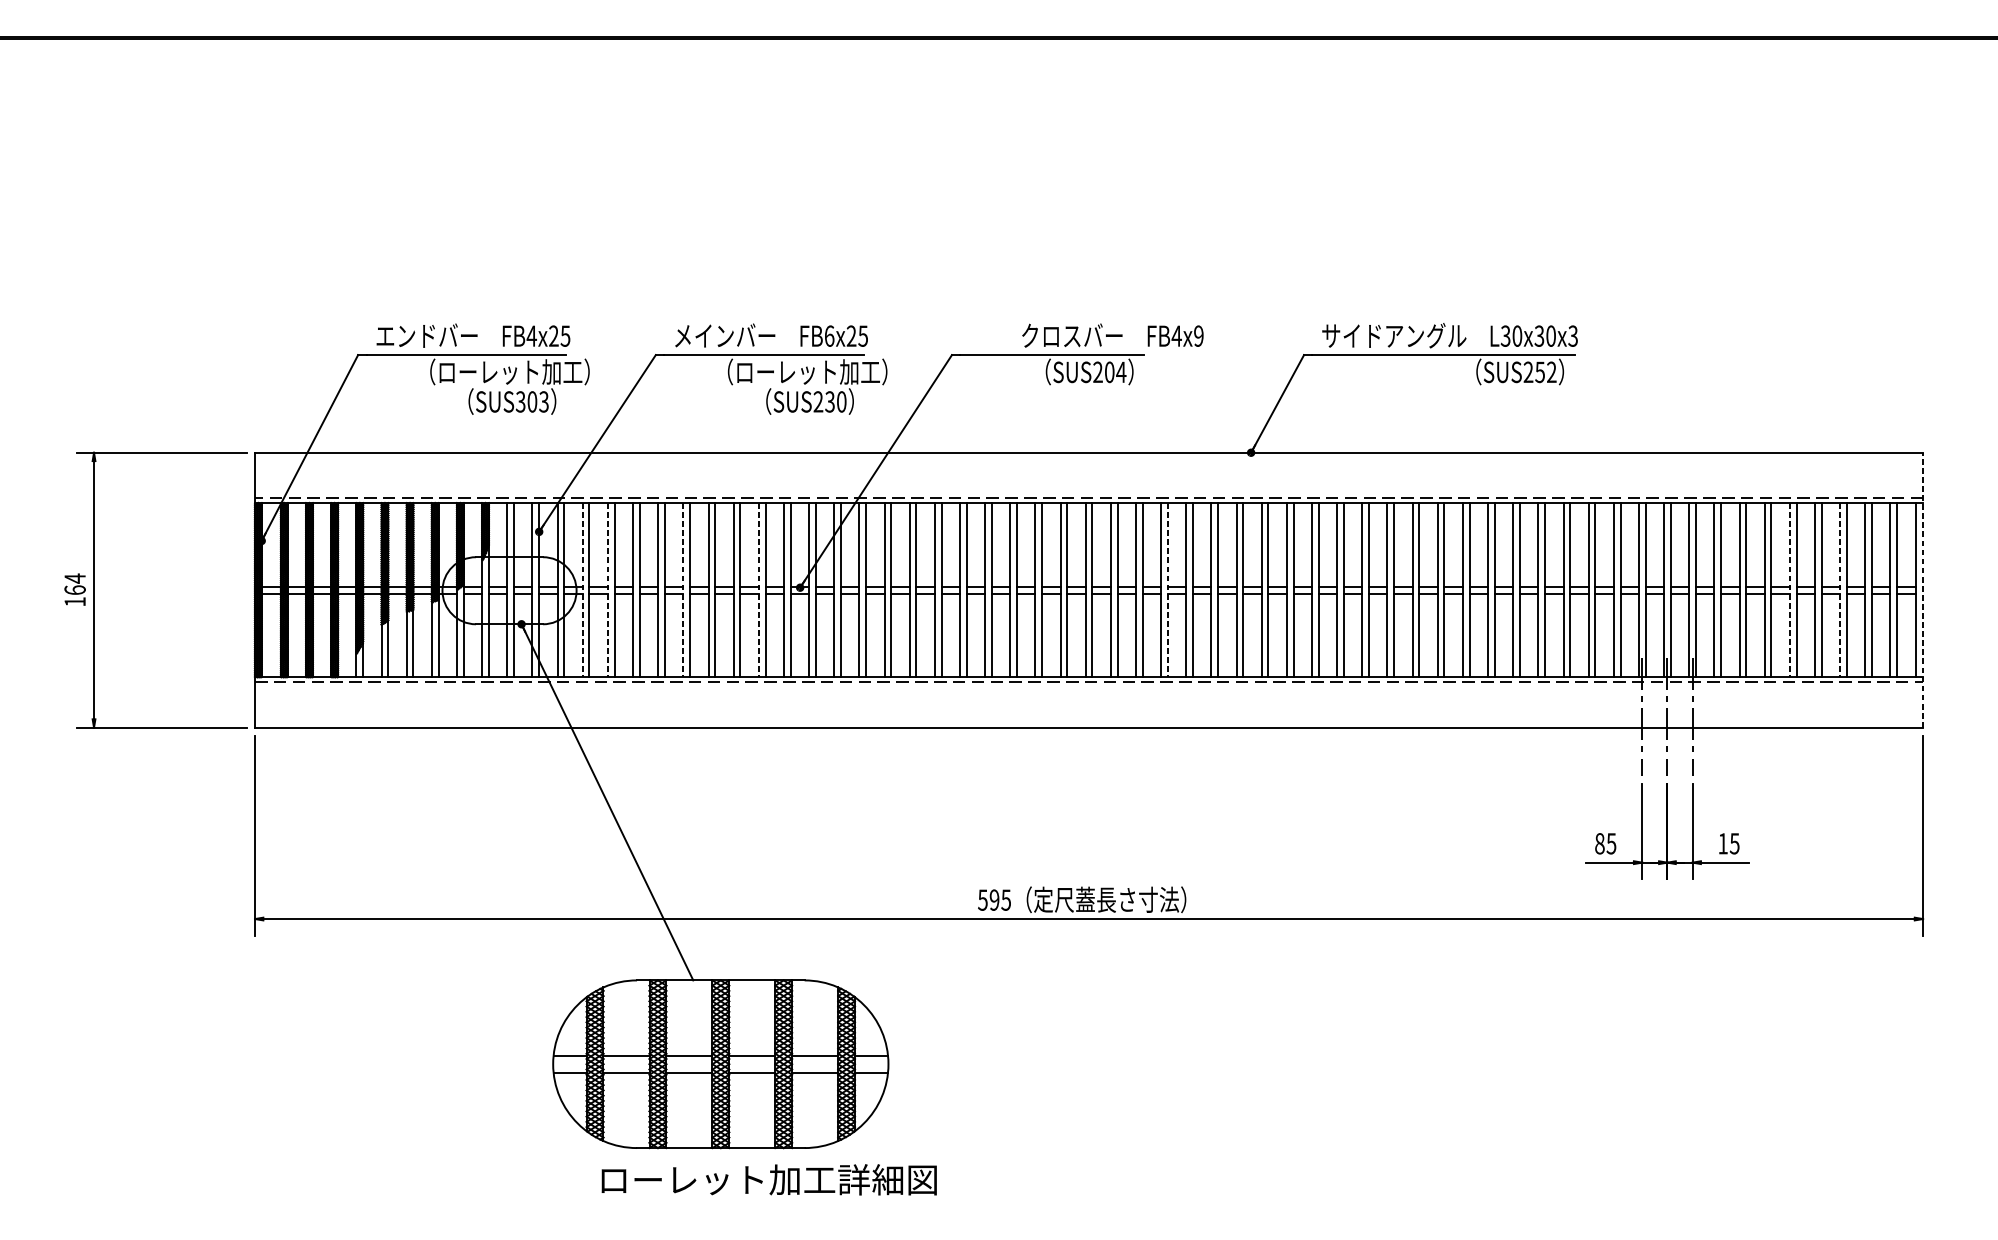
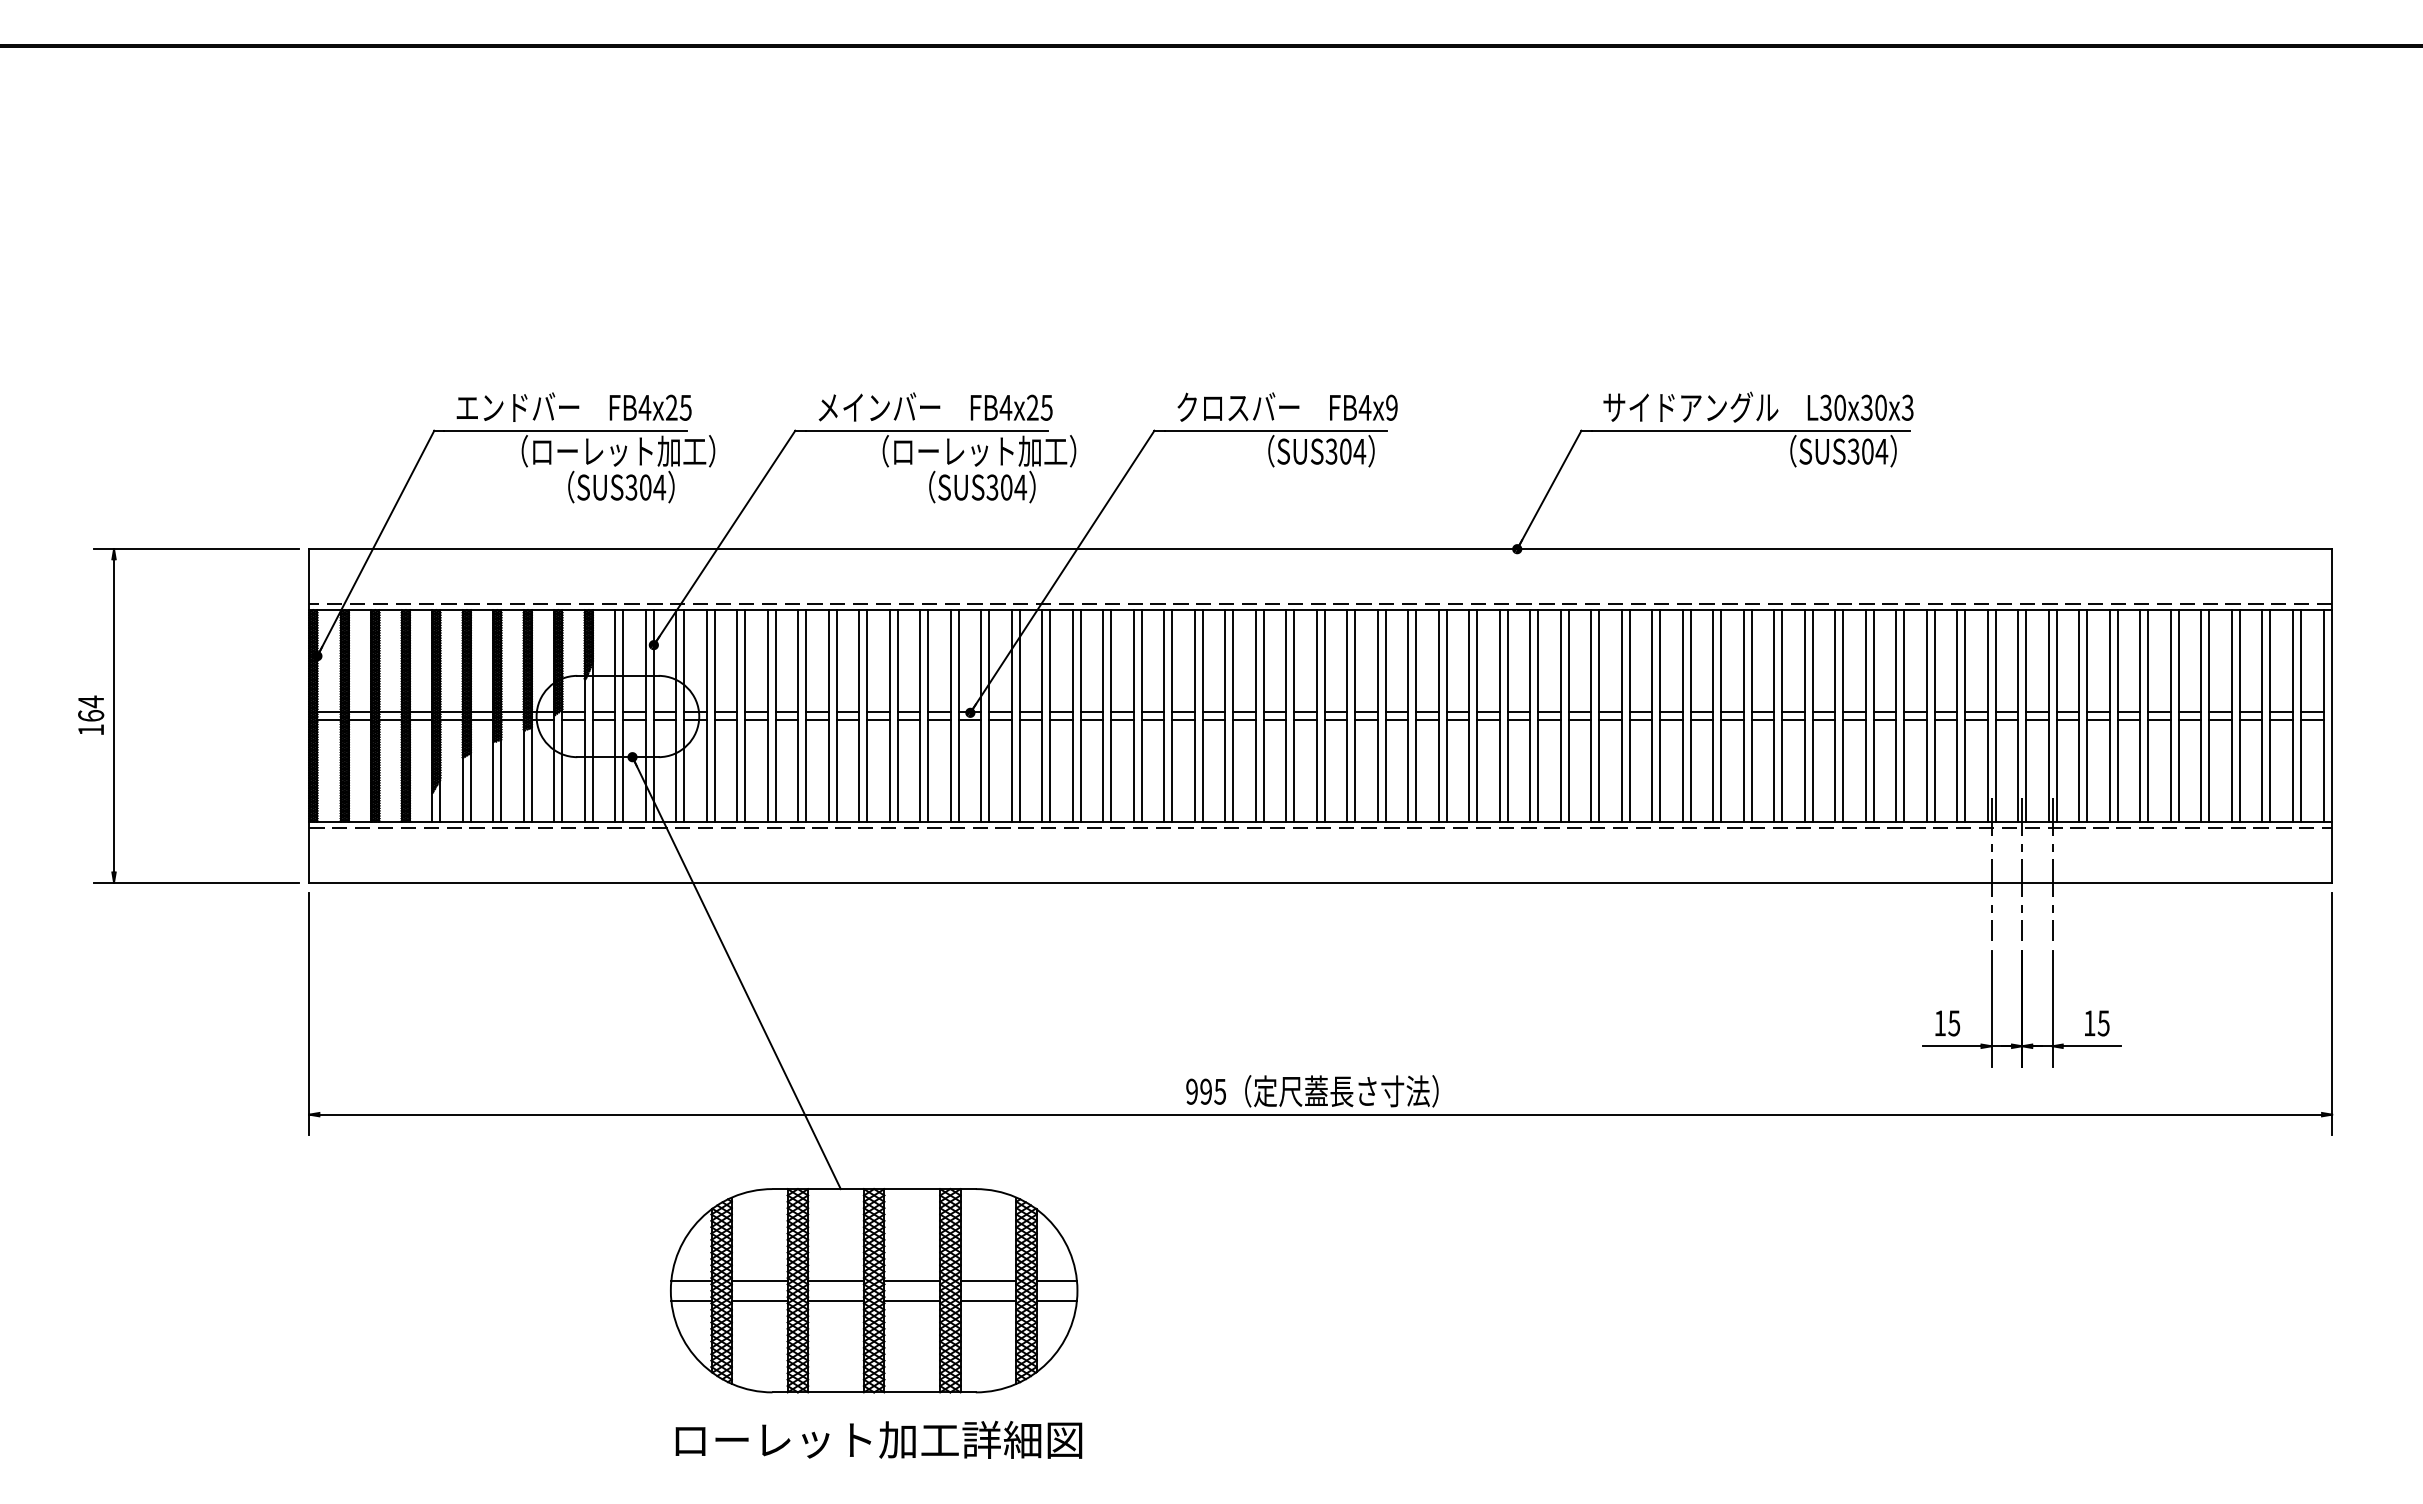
text: (829, 335) -> (1005, 407), FB6x25 -> FB4x25
text: (1112, 335) -> (1287, 406), moved
text: (1097, 372) -> (1331, 451), SUS204 -> SUS304
text: (1539, 372) -> (1867, 451), SUS252 -> SUS304
text: (543, 401) -> (659, 487), SUS303 -> SUS304
text: (829, 401) -> (1006, 487), SUS230 -> SUS304
line: (582, 589) -> (706, 715), dashed -> solid
line: (608, 589) -> (737, 715), dashed -> solid
line: (683, 589) -> (828, 715), dashed -> solid
line: (759, 589) -> (920, 715), dashed -> solid
line: (1168, 589) -> (1416, 715), dashed -> solid
line: (1789, 589) -> (2170, 715), dashed -> solid
line: (1840, 589) -> (2231, 715), dashed -> solid
line: (1923, 589) -> (2332, 715), dashed -> solid
text: (1600, 843) -> (1940, 1023), 85 -> 15
text: (982, 899) -> (1191, 1091), 595 -> 995
text: (768, 1179) -> (878, 1439), moved

